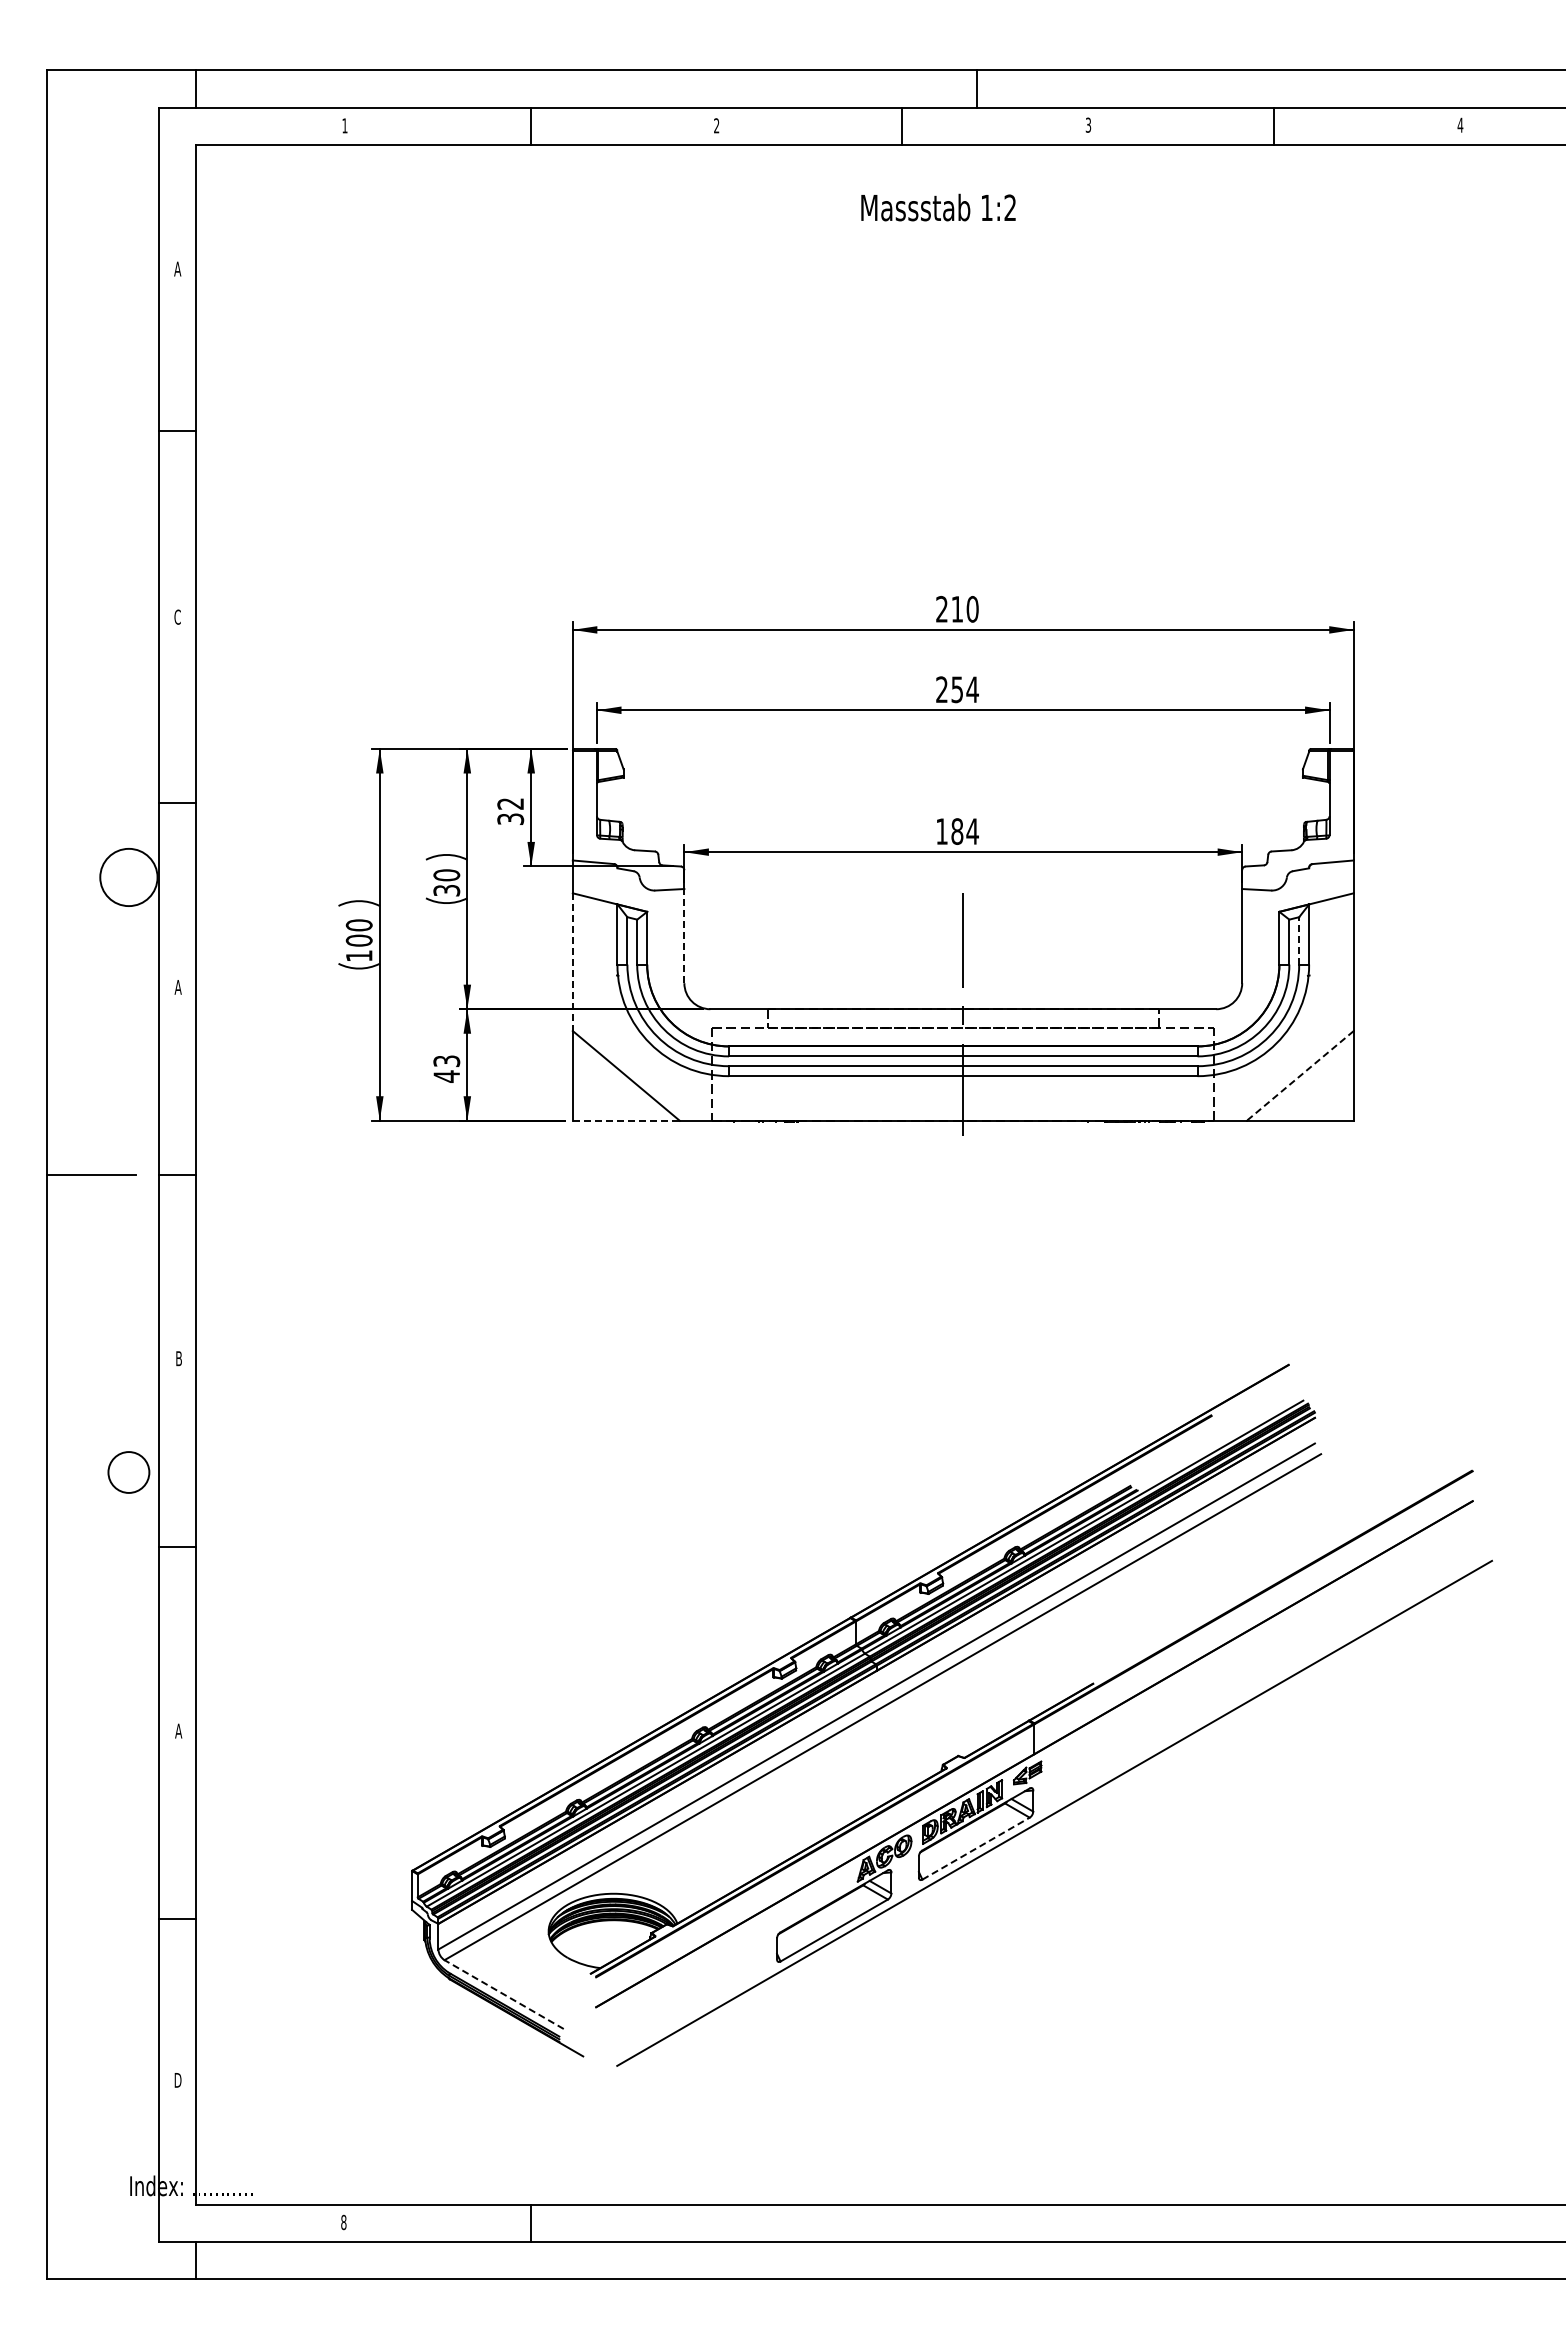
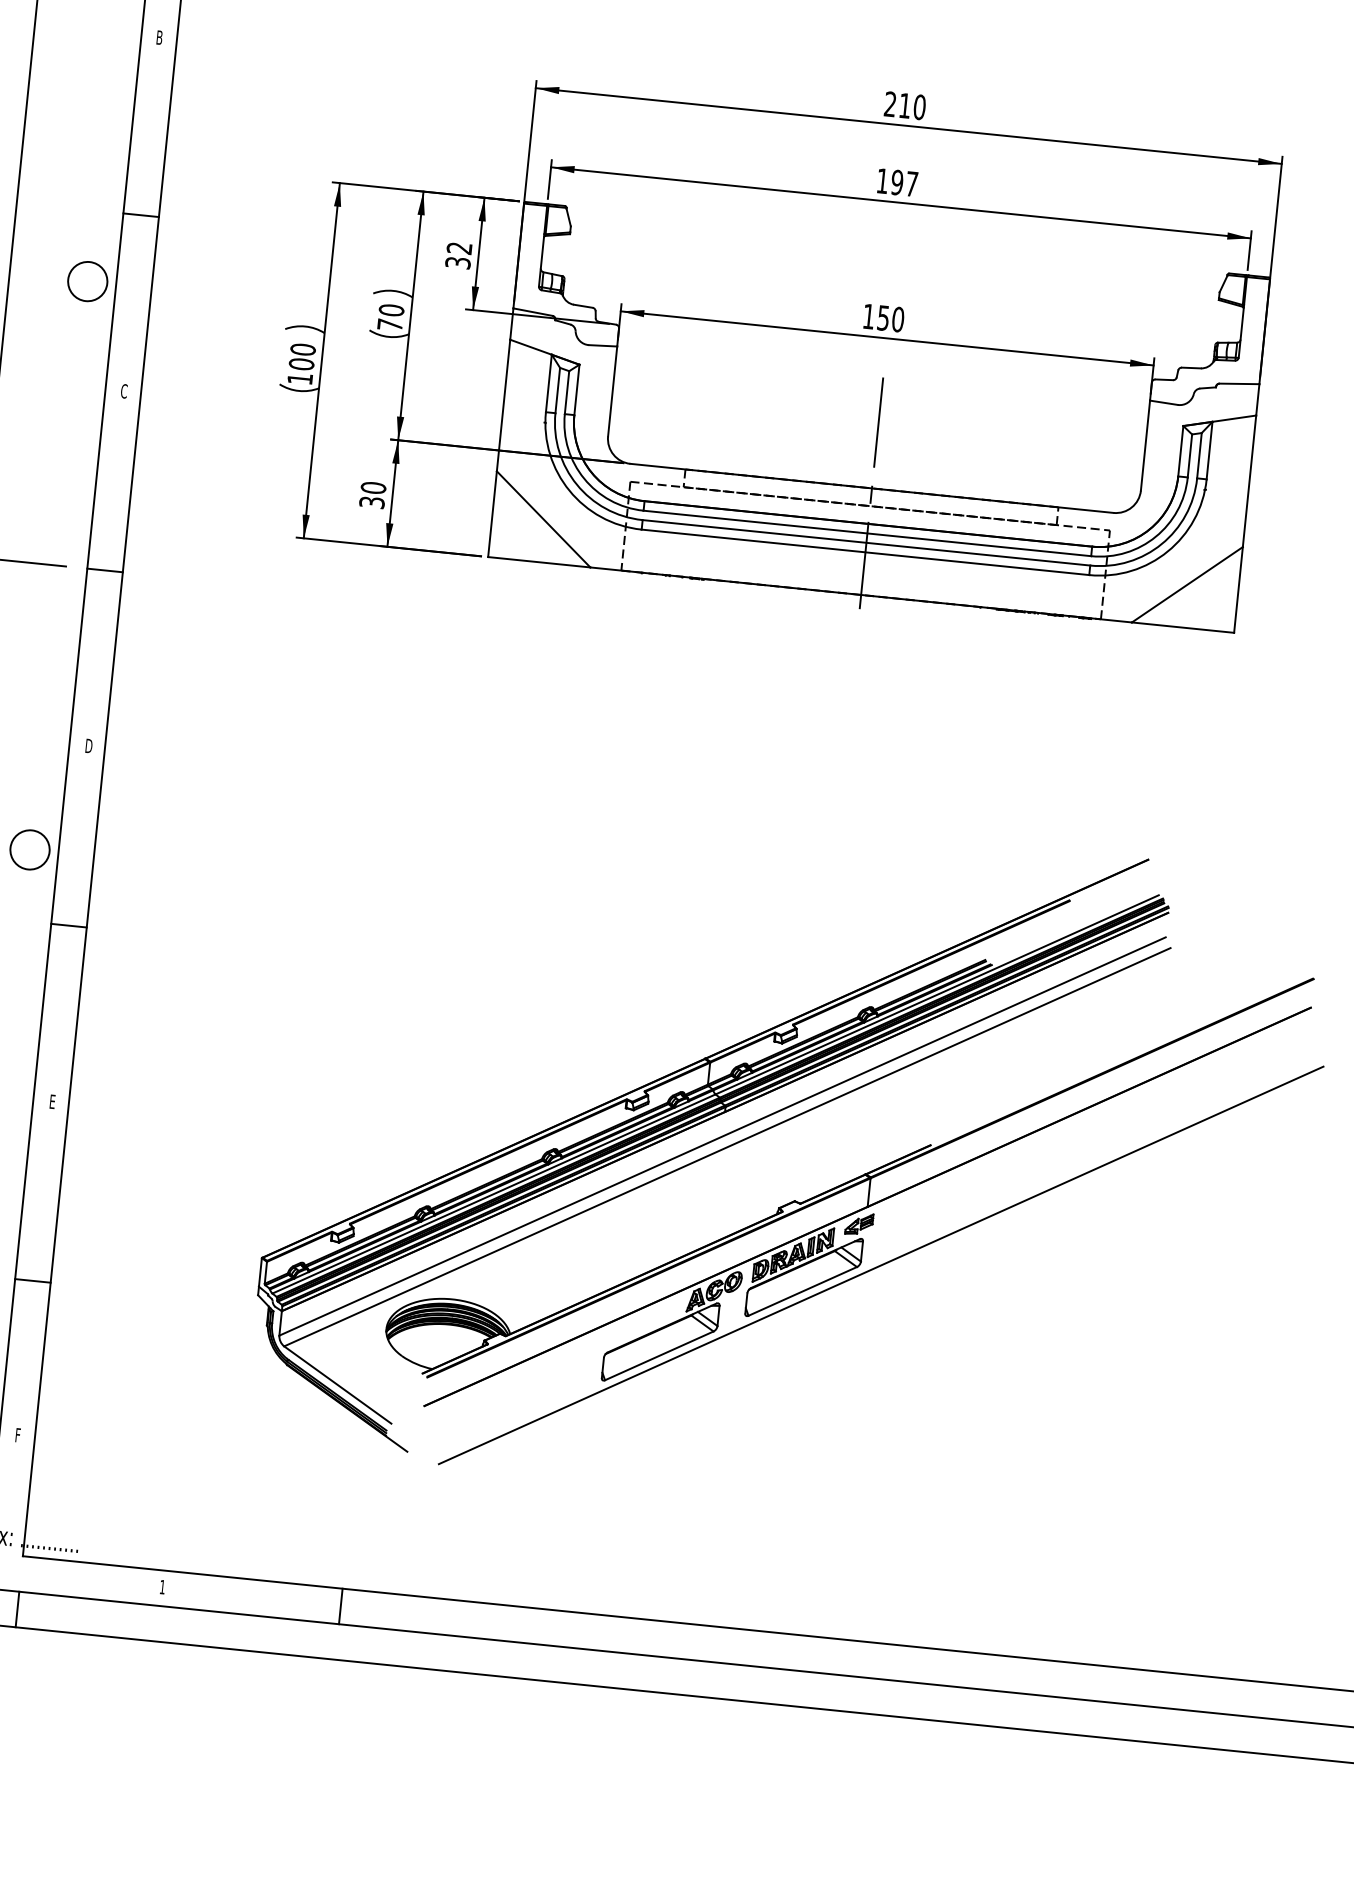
text: (177, 616) -> (159, 37), C -> B
text: (957, 689) -> (897, 182), 254 -> 197
text: (964, 831) -> (890, 318), 184 -> 150
circle: (128, 877) -> (87, 281), size x0.71
text: (446, 890) -> (389, 324), 30 -> 70
line: (684, 935) -> (612, 390), dashed -> solid
line: (1299, 940) -> (1199, 455), dashed -> solid
line: (572, 962) -> (503, 405), dashed -> solid
text: (177, 986) -> (123, 390), A -> C
text: (446, 1068) -> (372, 494), 43 -> 30
line: (1300, 1075) -> (1187, 584), dashed -> solid
line: (626, 1120) -> (539, 561), dashed -> solid
text: (178, 1358) -> (88, 745), B -> D
text: (178, 1730) -> (52, 1101), A -> E
line: (976, 1848) -> (803, 1291), dashed -> solid
line: (504, 1994) -> (338, 1384), dashed -> solid
text: (177, 2080) -> (17, 1435), D -> F
text: (343, 2222) -> (162, 1587), 8 -> 1

